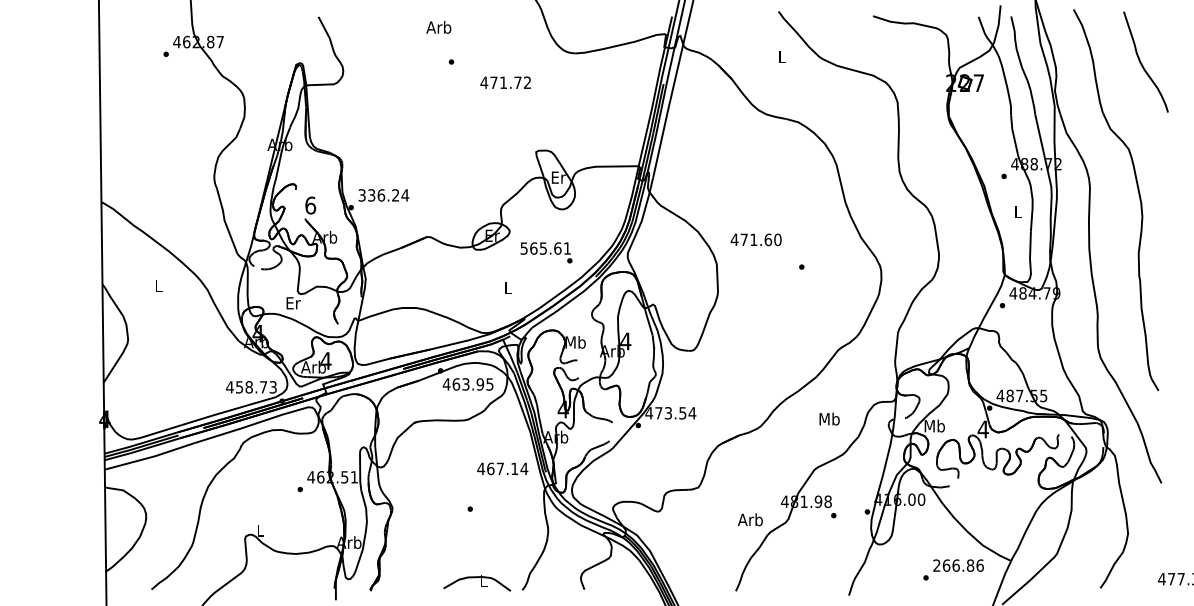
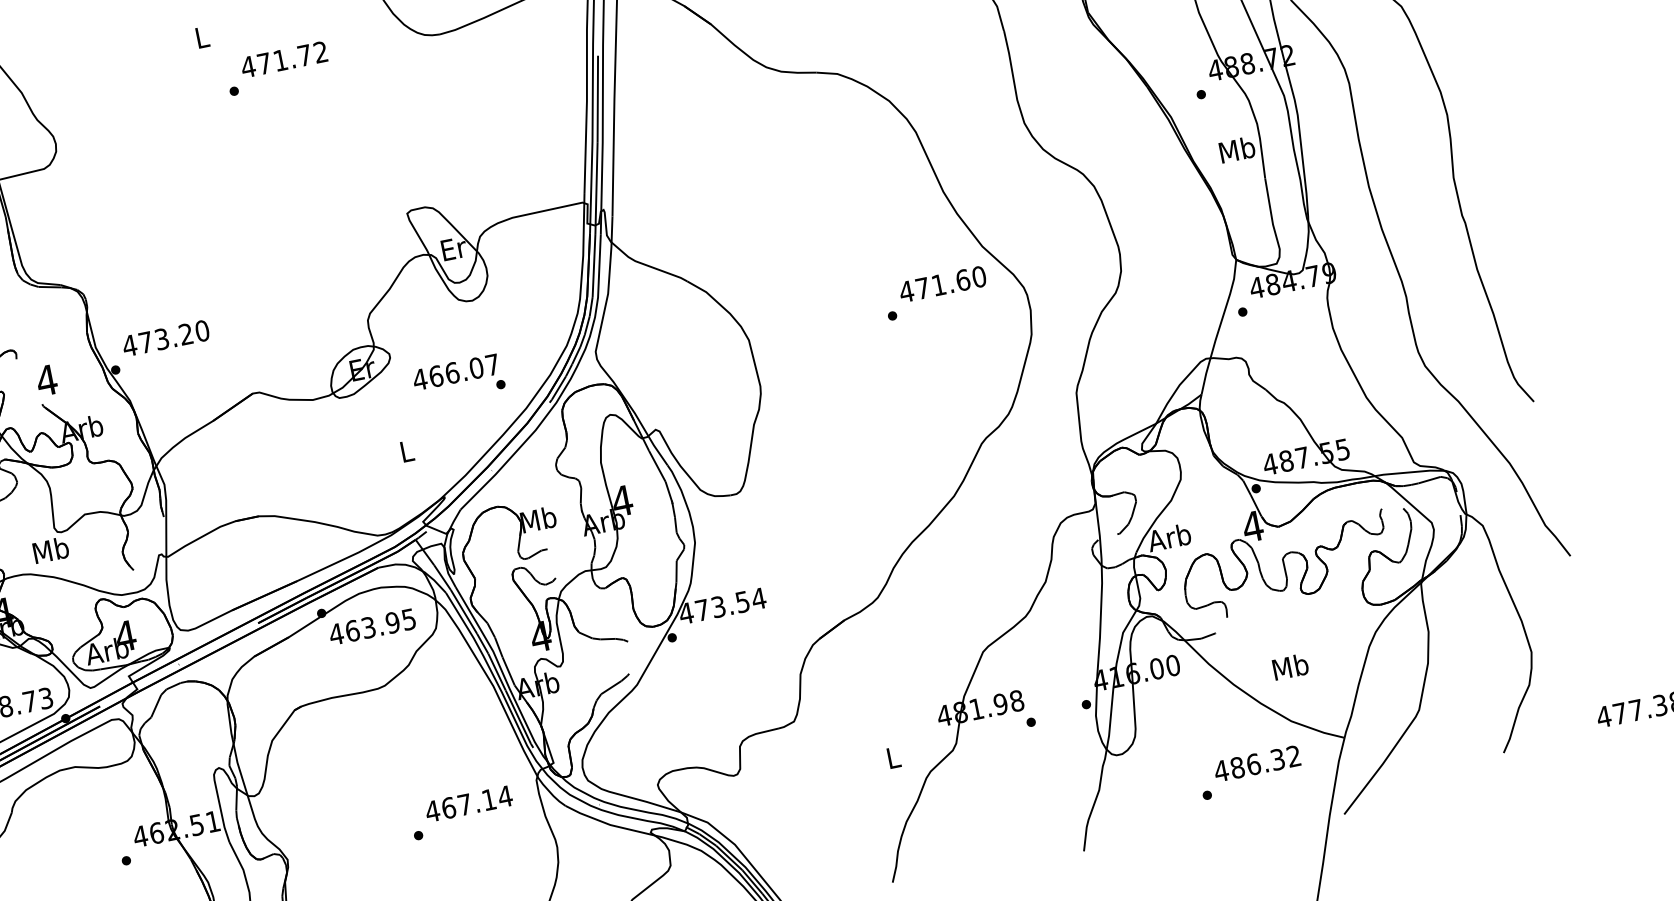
text: (438, 27) -> (200, 37), Arb -> L
text: (505, 82) -> (283, 59), moved
text: (383, 195) -> (165, 338), 336.24 -> 473.20
text: (310, 205) -> (46, 380), 6 -> 4
text: (1018, 211) -> (1237, 148), L -> Mb
text: (755, 239) -> (941, 283), moved
text: (545, 248) -> (455, 372), 565.61 -> 466.07
text: (293, 302) -> (51, 549), Er -> Mb
text: (829, 418) -> (1290, 665), moved
text: (933, 425) -> (1167, 536), Mb -> Arb
text: (502, 468) -> (468, 803), moved
text: (749, 519) -> (890, 757), Arb -> L
text: (958, 565) -> (1257, 763), 266.86 -> 486.32

